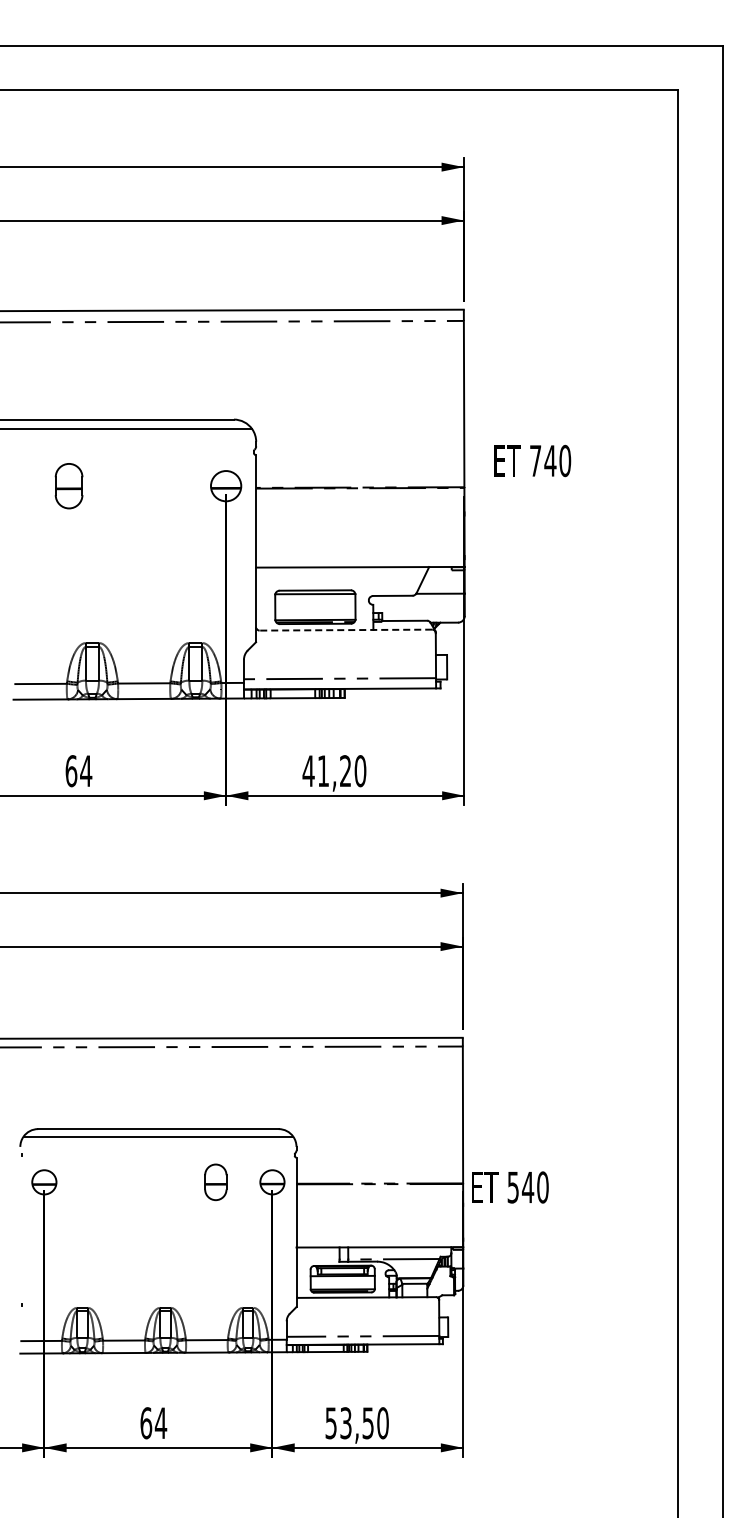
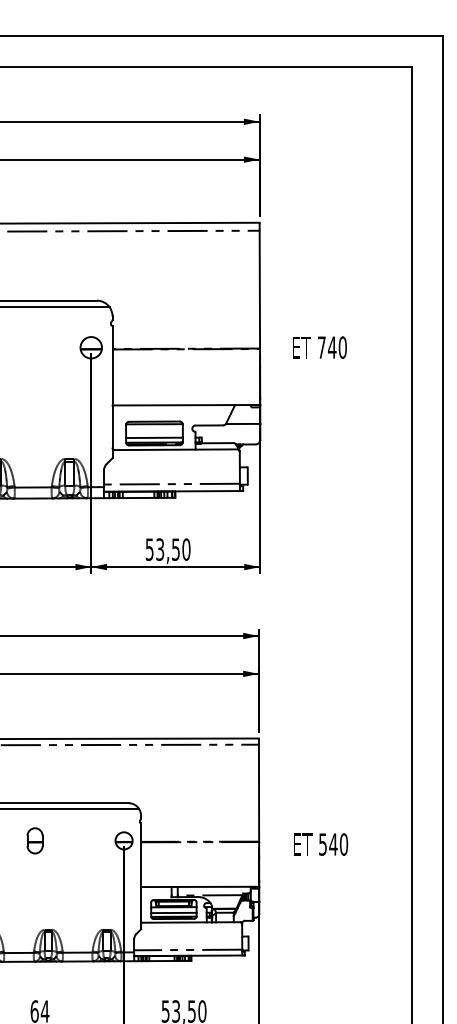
text: (532, 460) -> (319, 347), moved
line: (315, 613) -> (154, 437), added
line: (345, 630) -> (175, 450), dashed -> solid
text: (326, 771) -> (162, 549), 41,20 -> 53,50
part: (215, 1182) -> (34, 840), moved
text: (510, 1187) -> (321, 844), moved
line: (342, 1283) -> (173, 912), added

